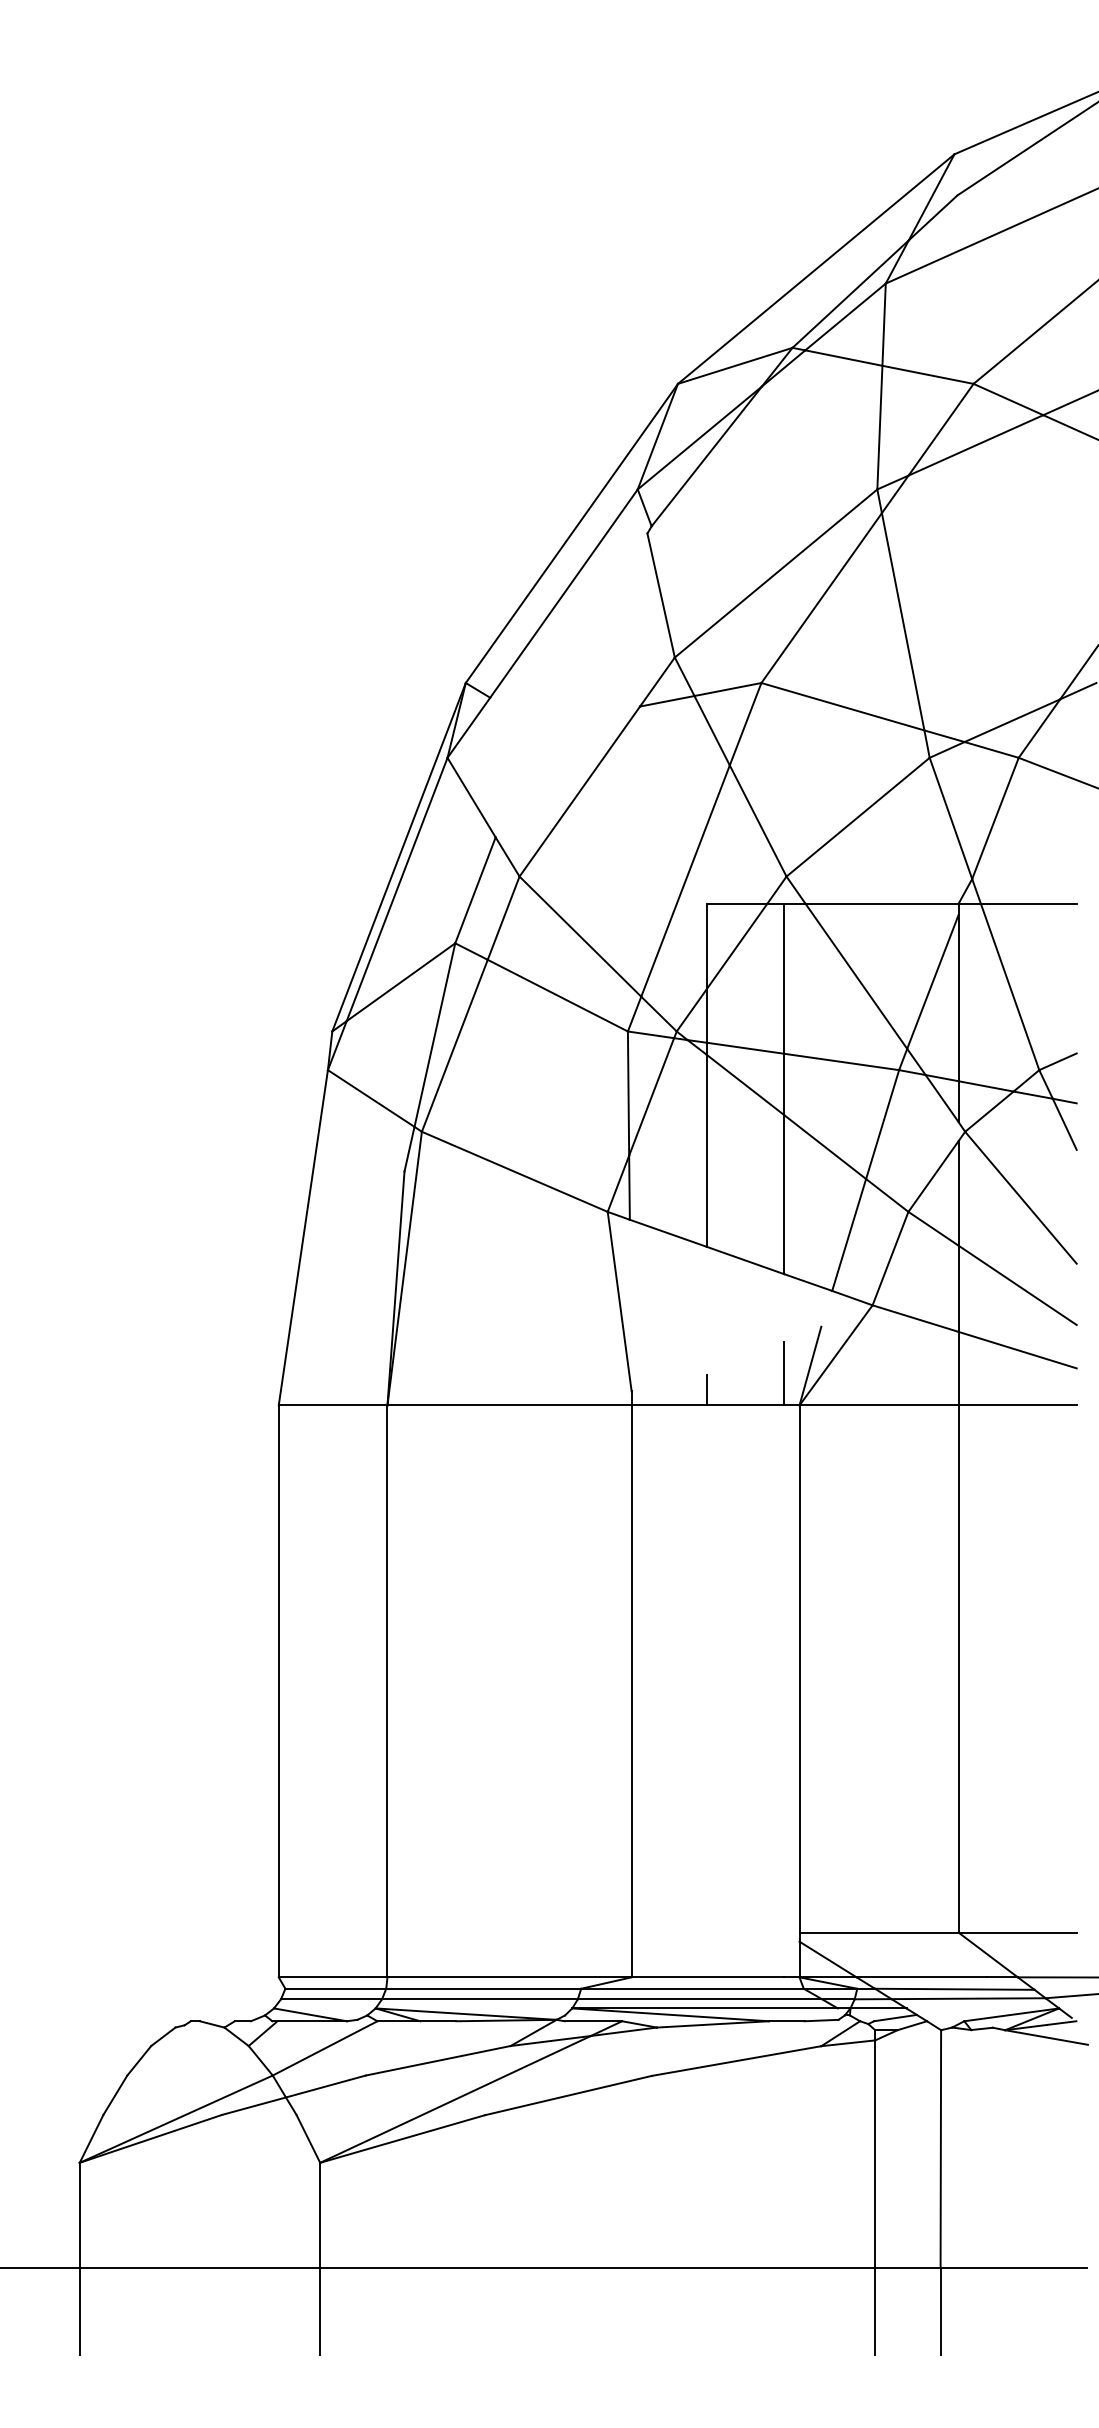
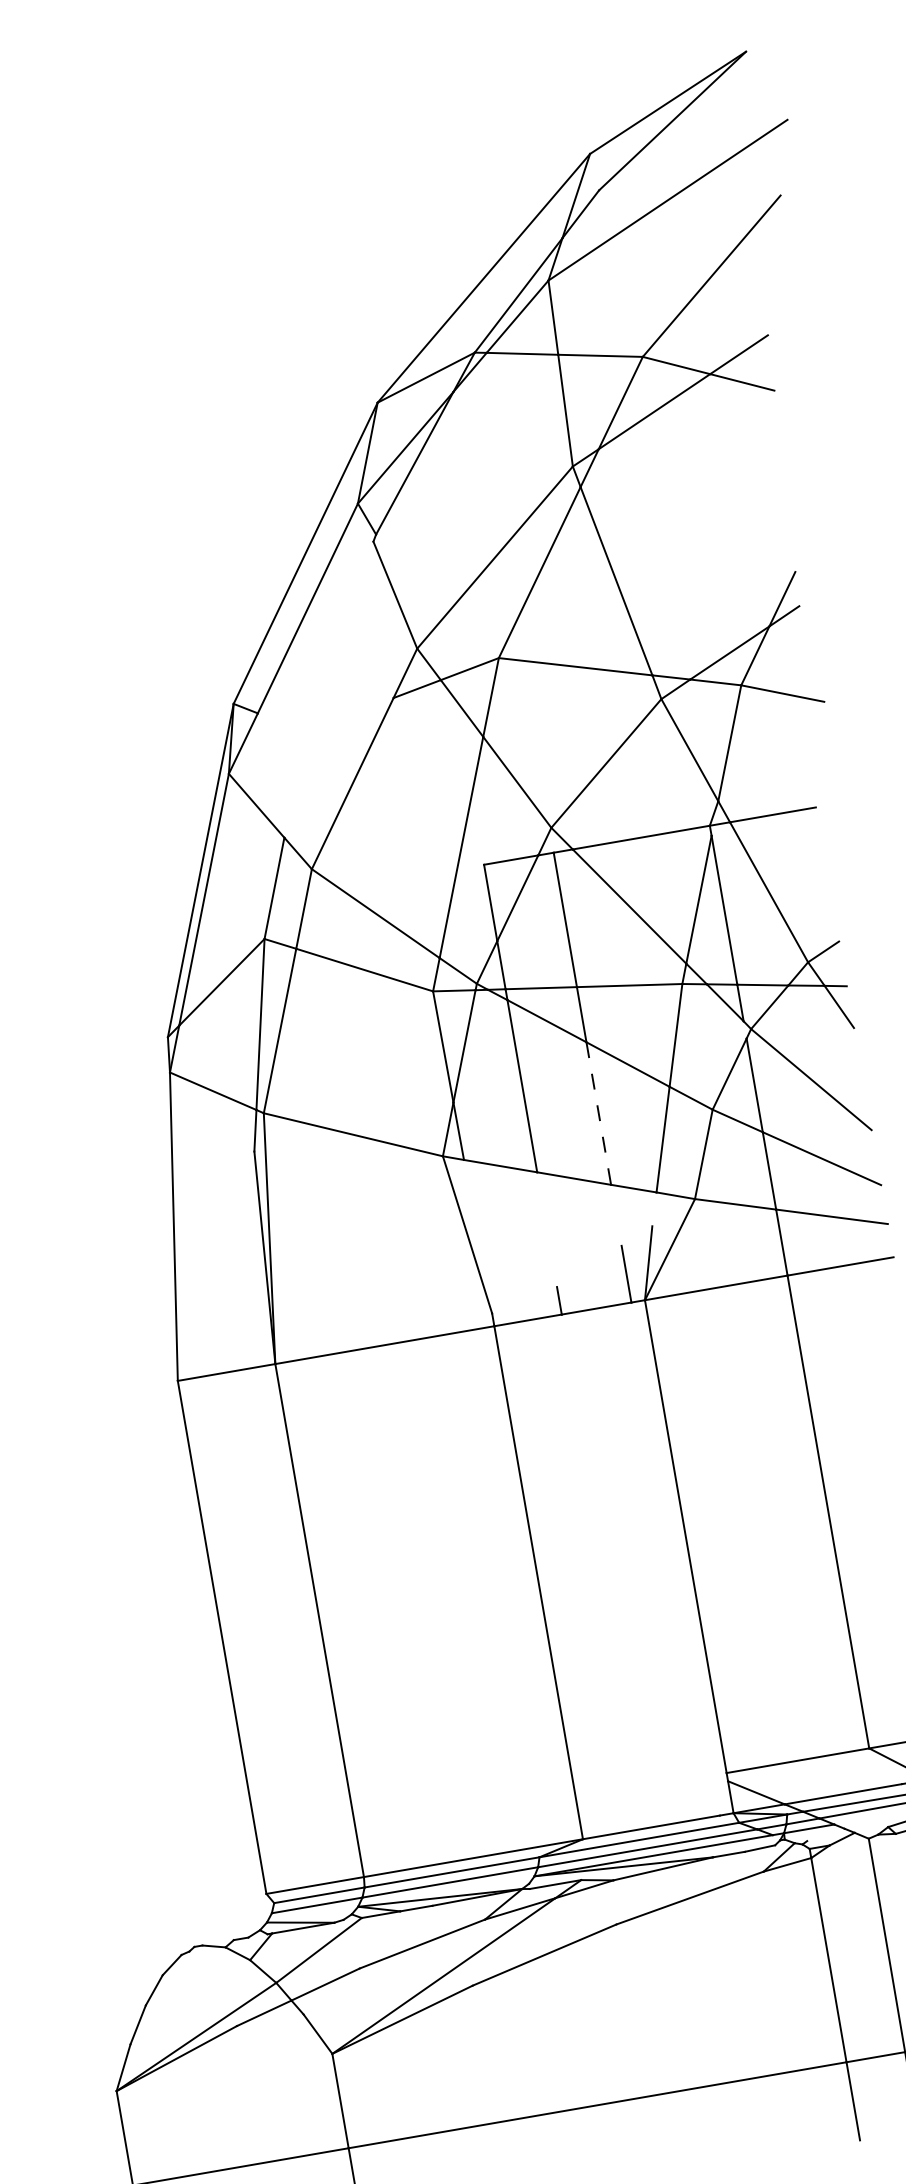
line: (784, 1195) -> (598, 1114), solid -> dashed
line: (895, 2017) -> (825, 1834), removed

